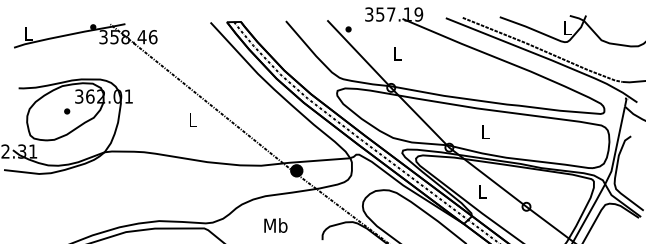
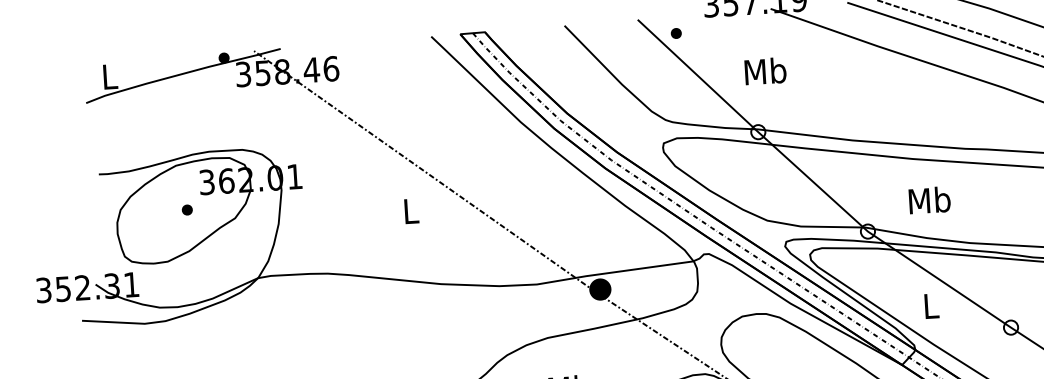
text: (397, 53) -> (765, 70), L -> Mb
text: (484, 131) -> (928, 199), L -> Mb

